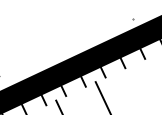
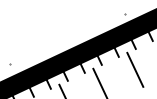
line: (144, 82) -> (135, 69), added

